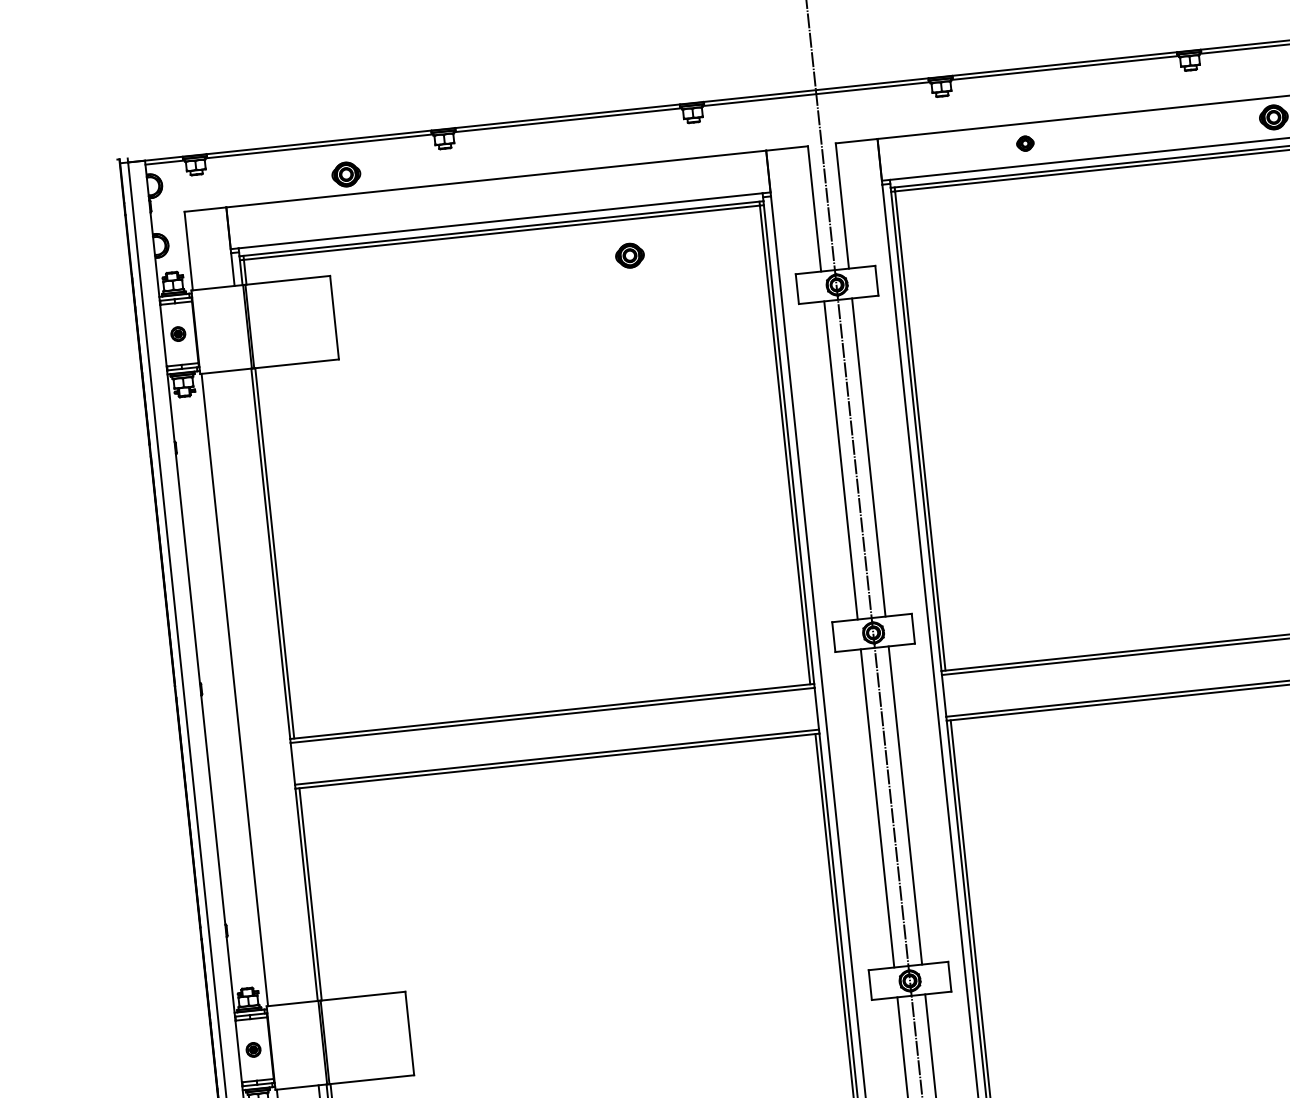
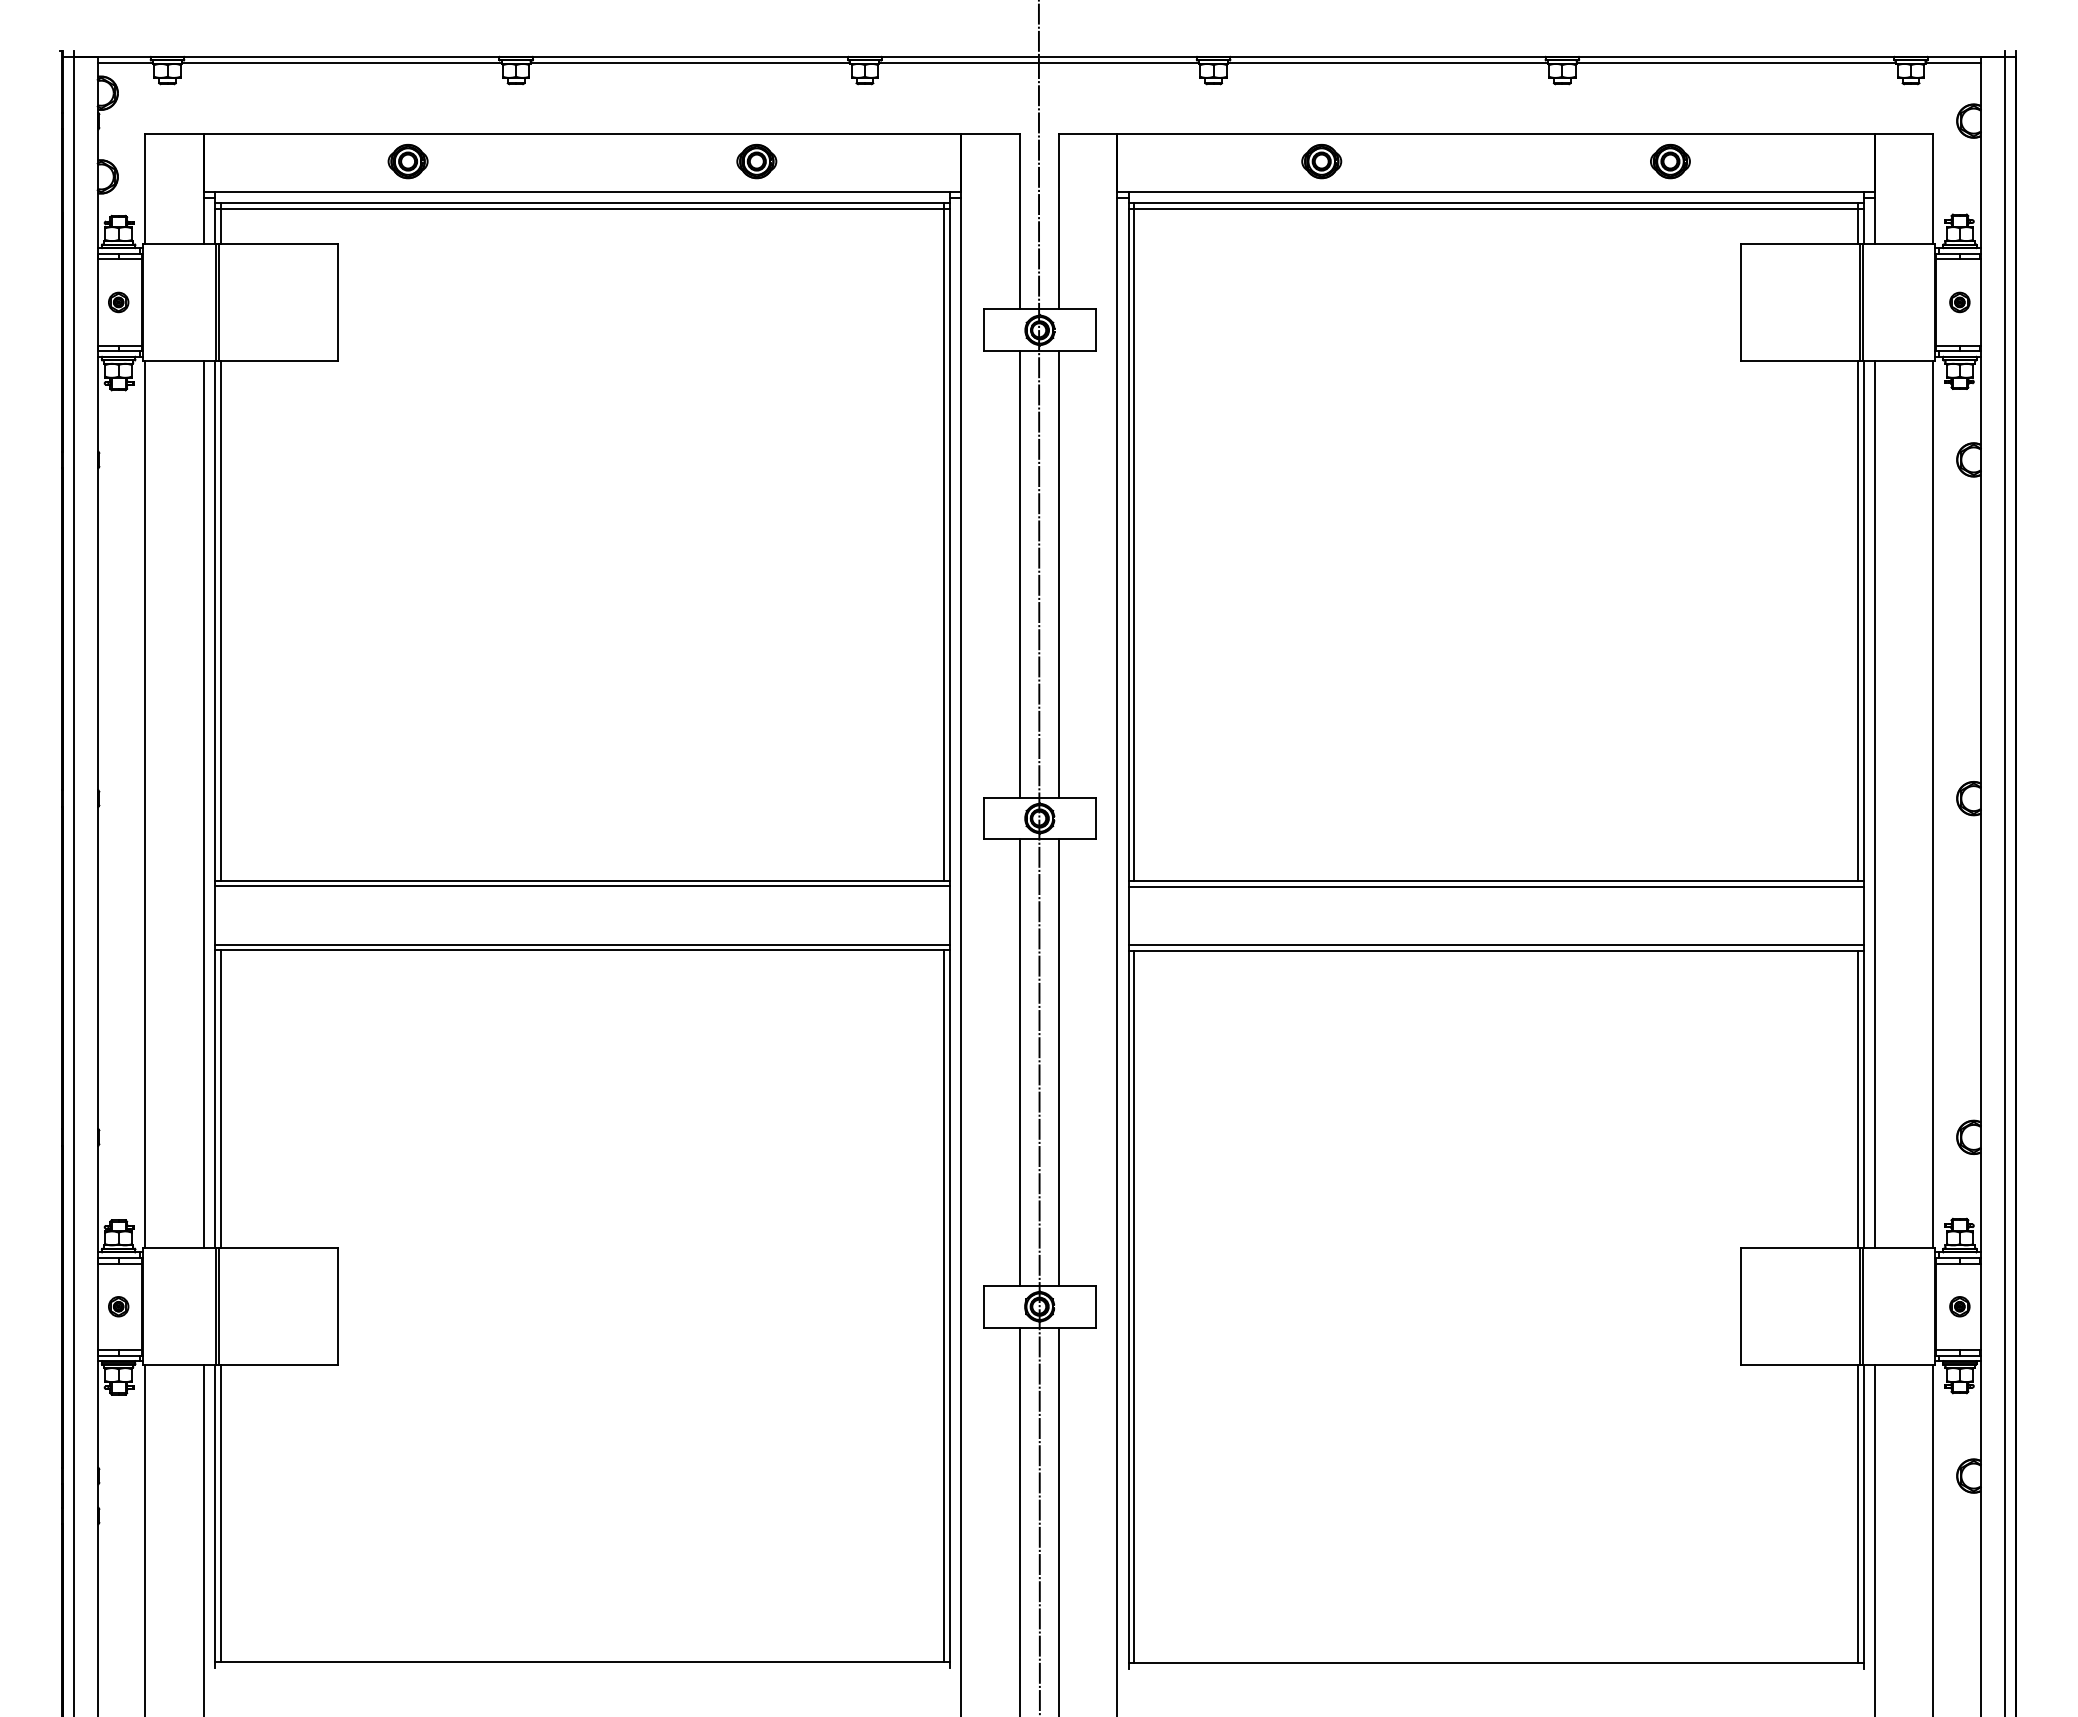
part: (1025, 143) -> (1321, 161), size x1.67
part: (345, 174) -> (407, 161), moved
part: (629, 255) -> (756, 161), moved
line: (276, 685) -> (203, 804), added

